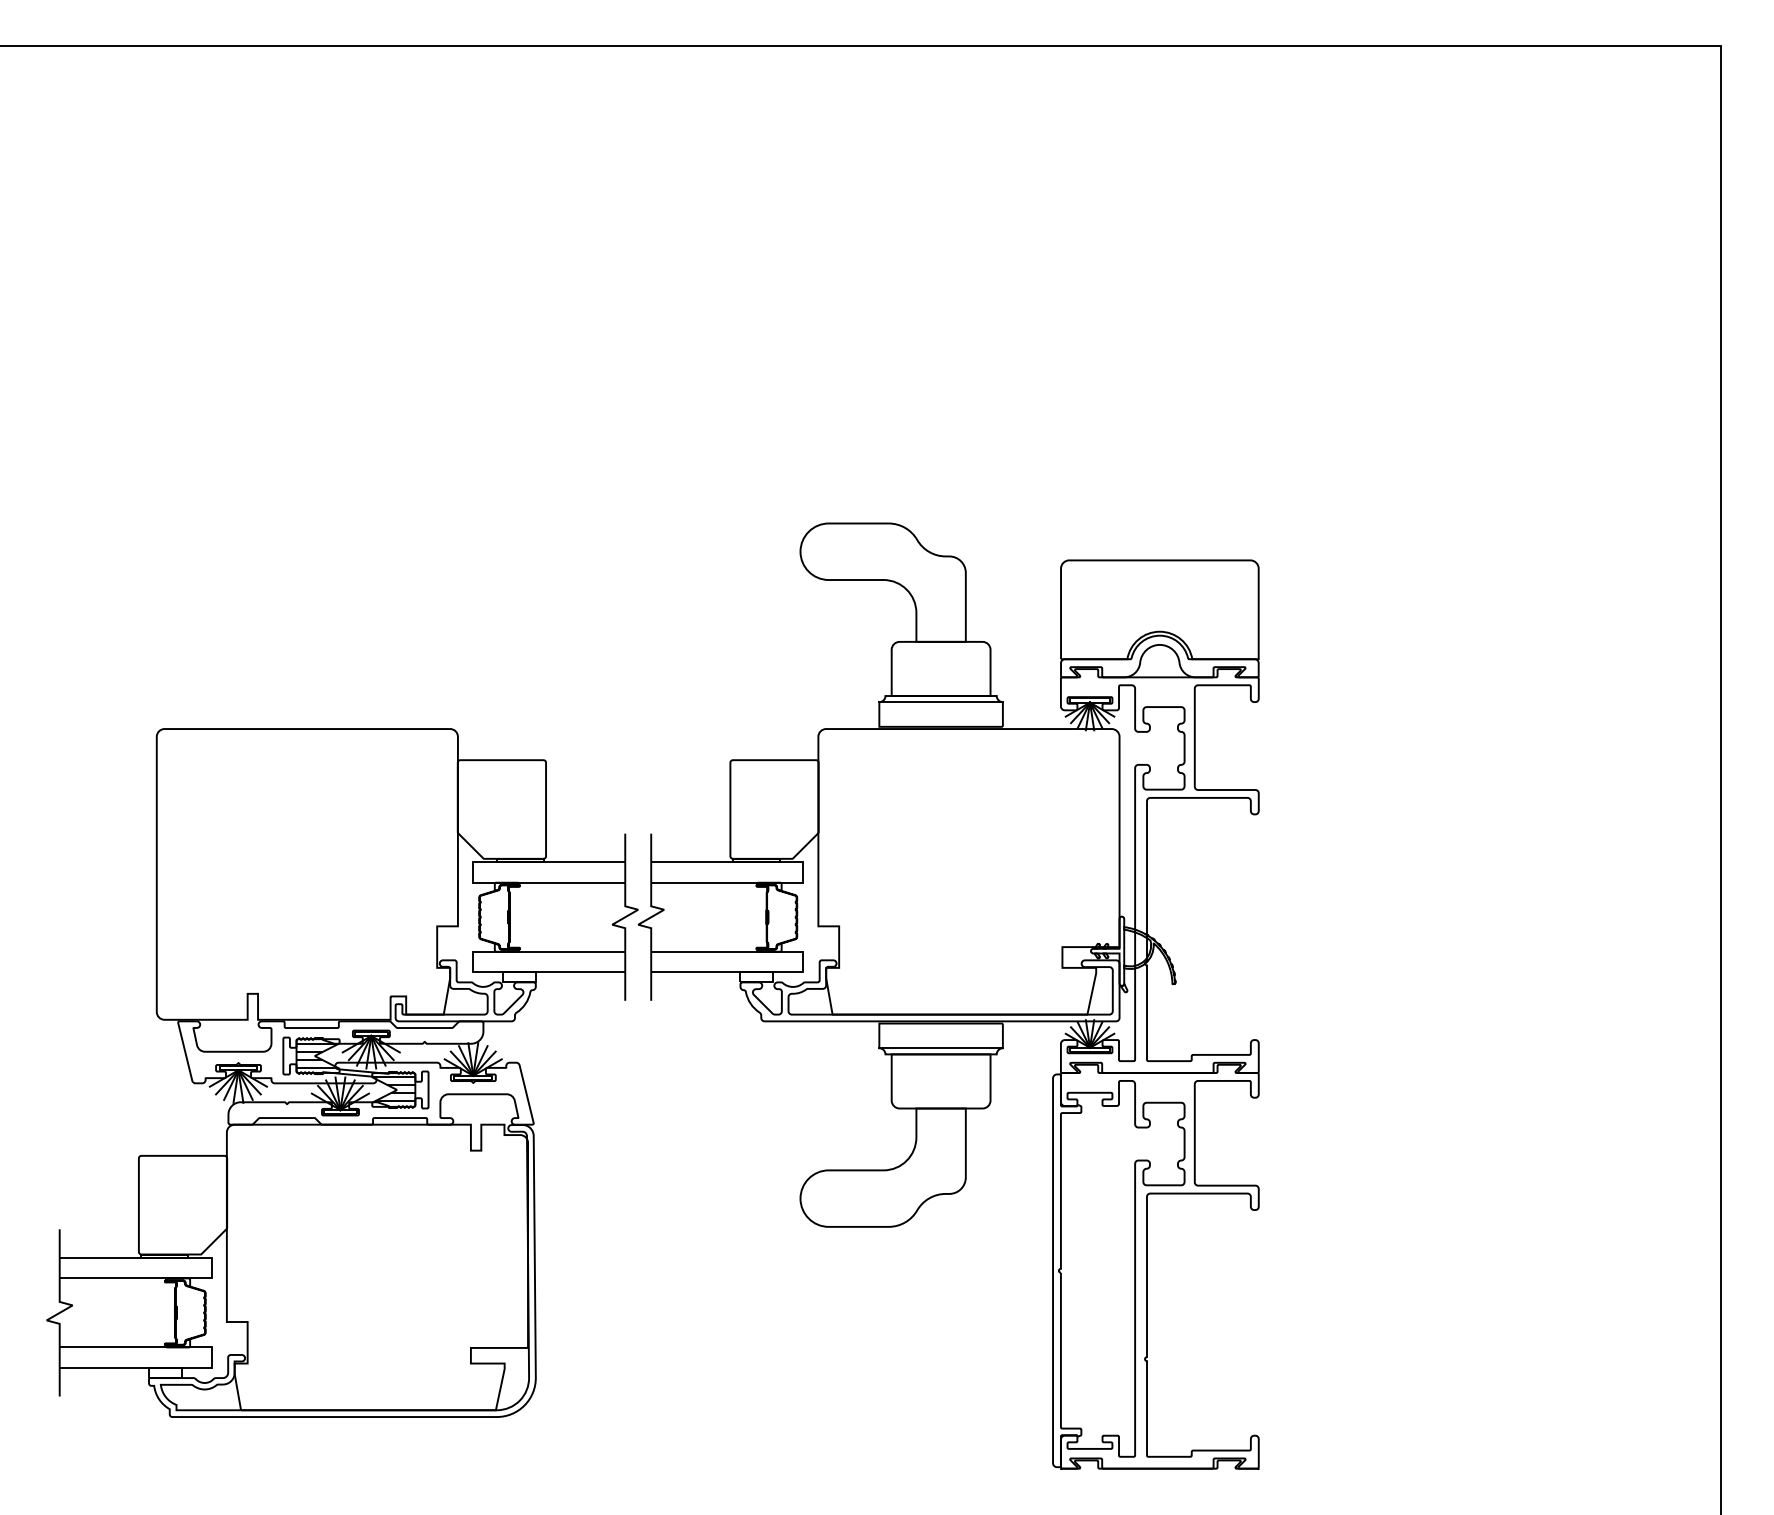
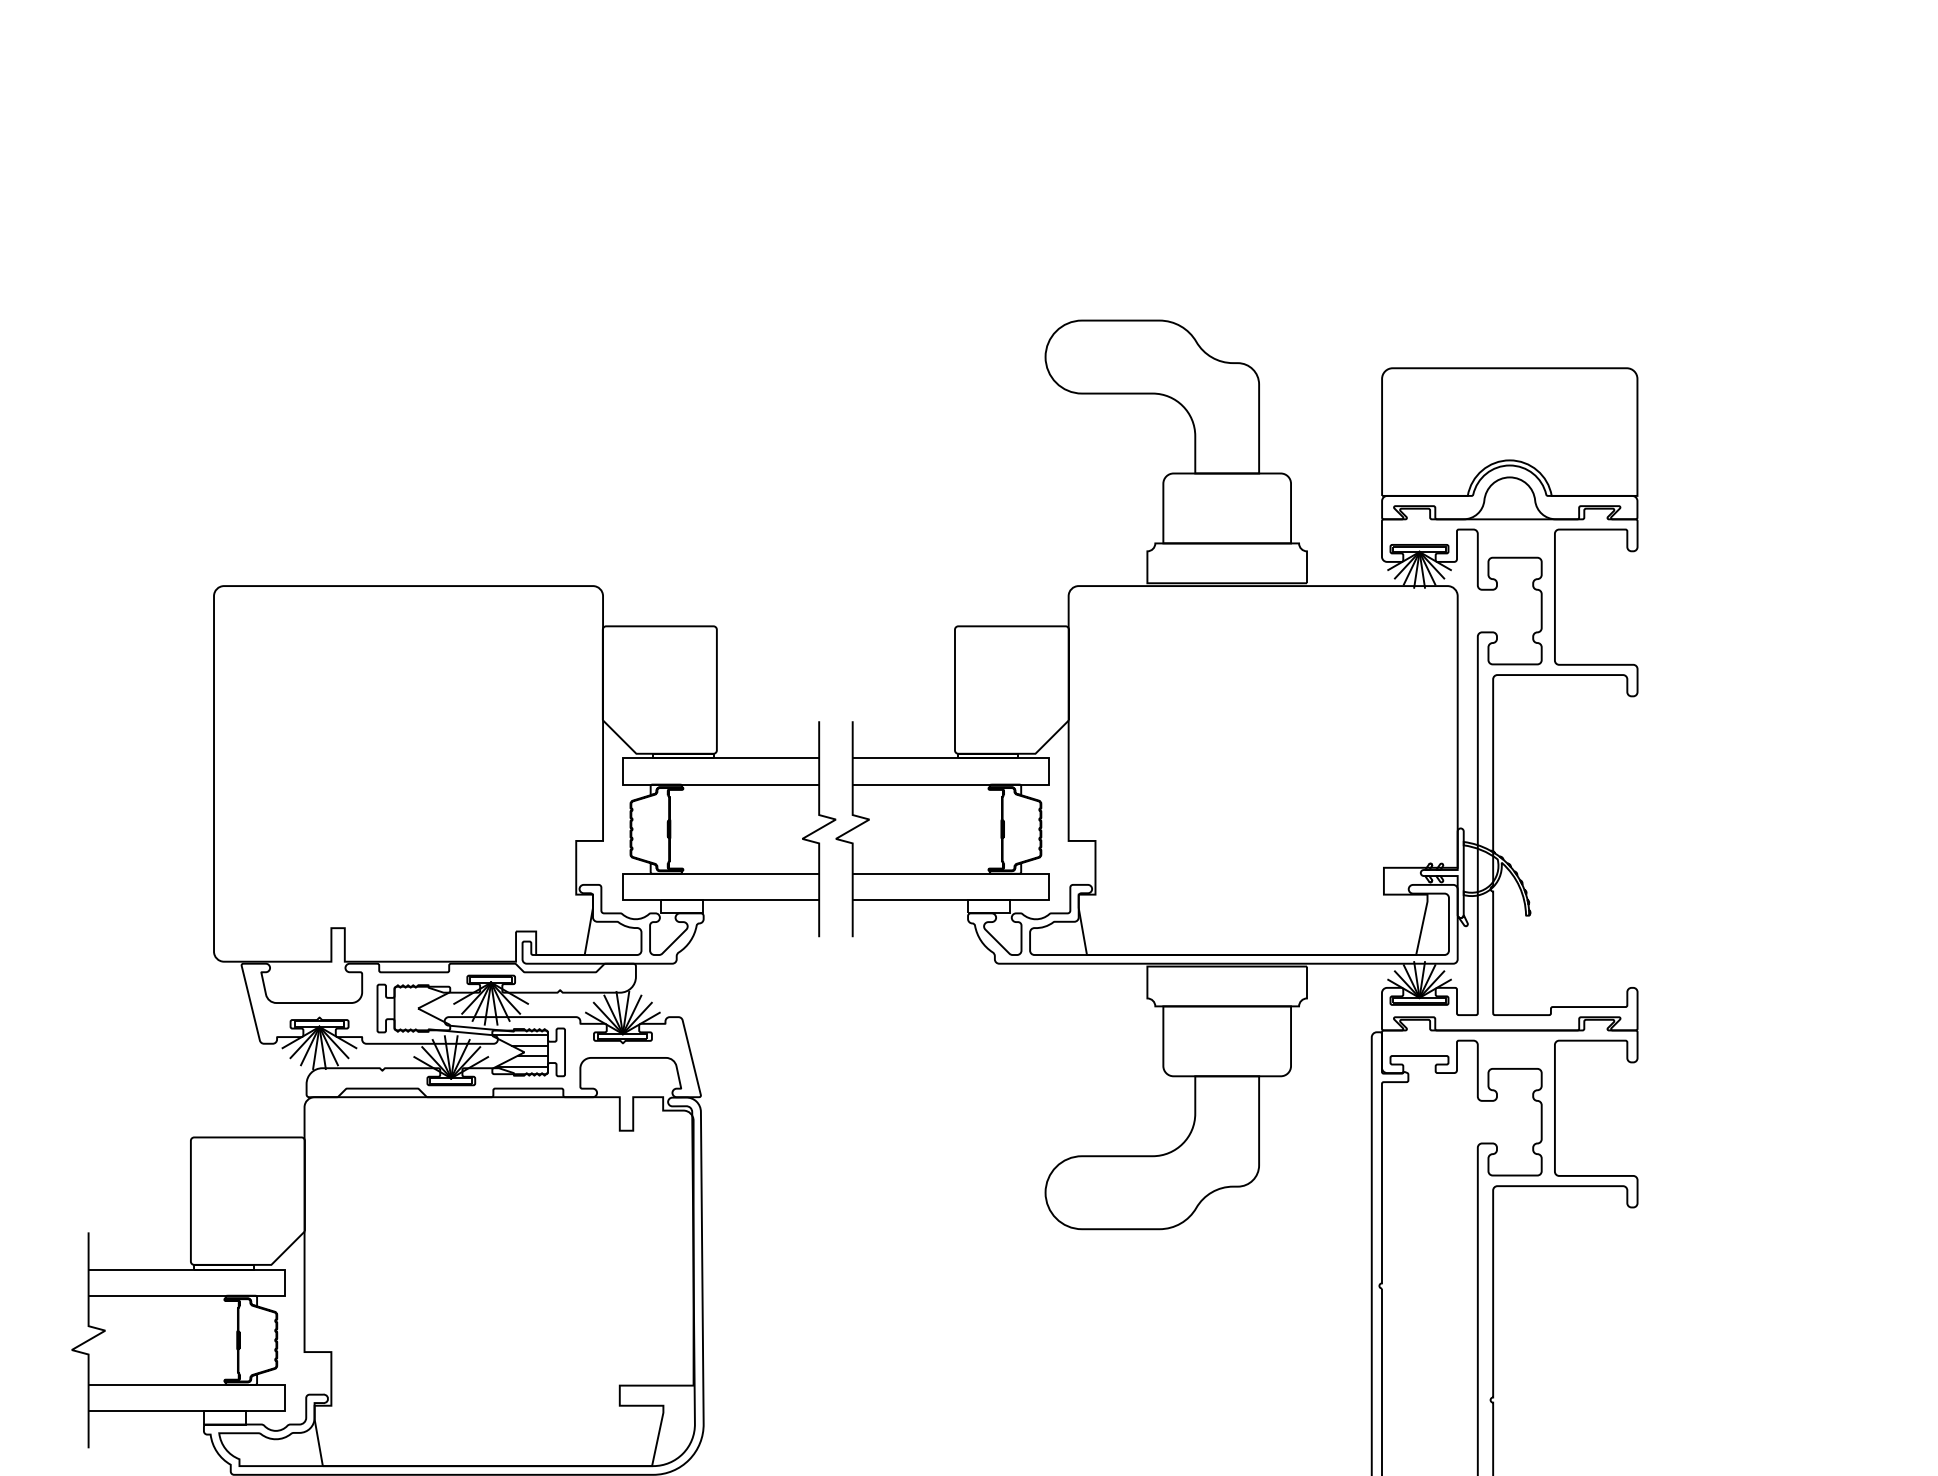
line: (940, 702) -> (1226, 551), removed
line: (940, 1048) -> (1226, 998), removed
hatch: (317, 1055) -> (421, 1007), removed

